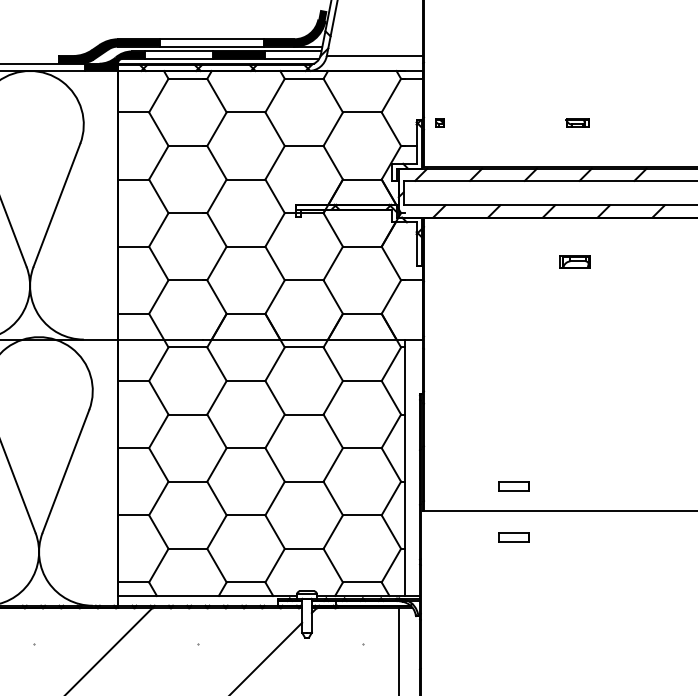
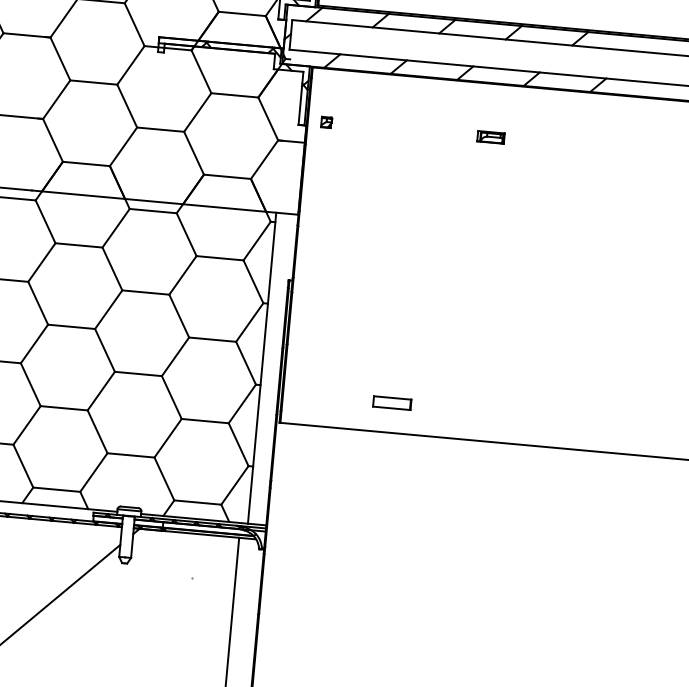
part: (439, 262) -> (326, 123), added
part: (574, 262) -> (490, 137), size x0.71
part: (513, 537) -> (386, 464), removed

